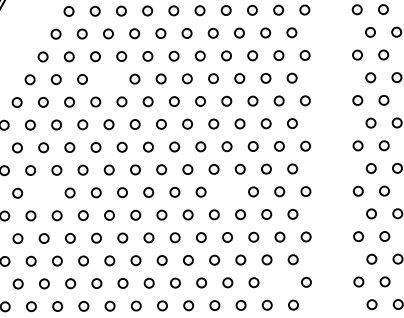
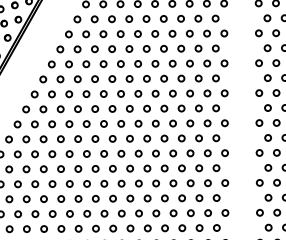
circle: (107, 78) -> (94, 78), added
circle: (227, 192) -> (173, 153), added
circle: (44, 193) -> (52, 154), added
circle: (279, 281) -> (207, 212), added

